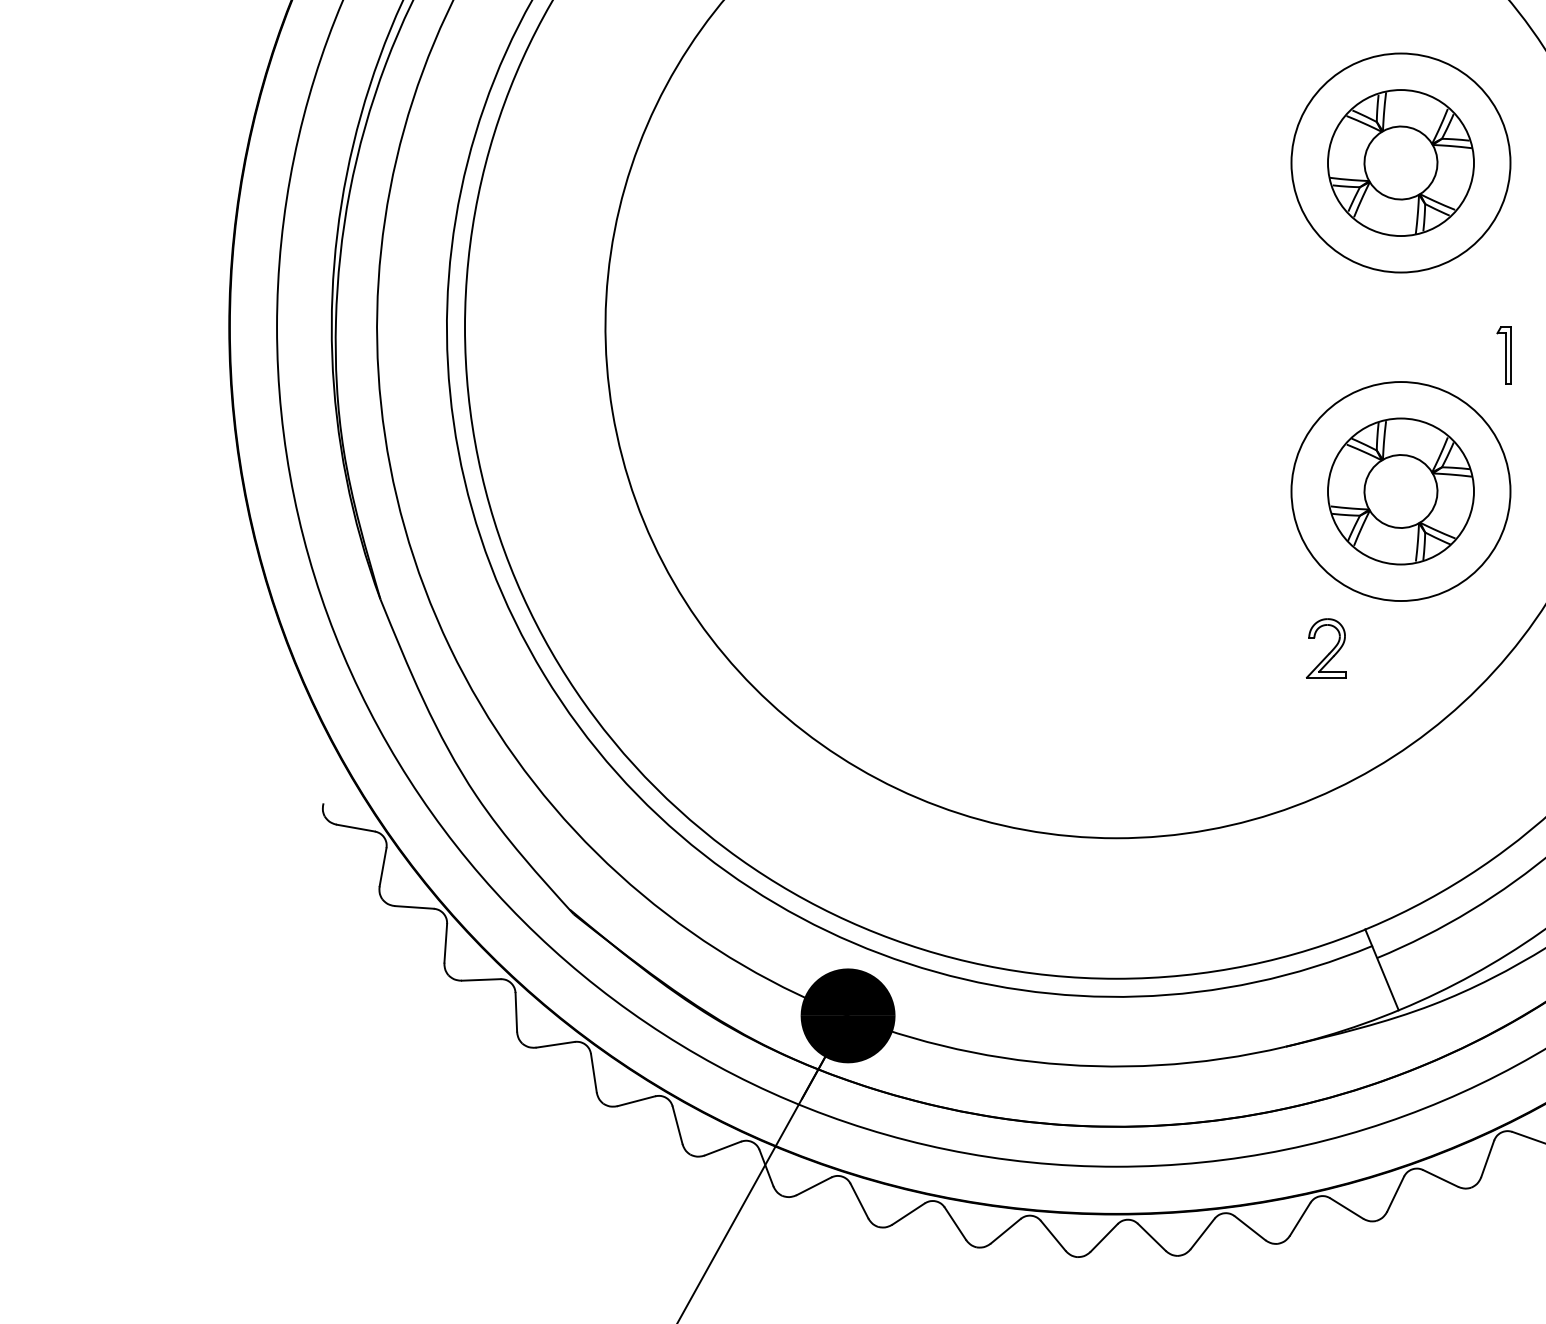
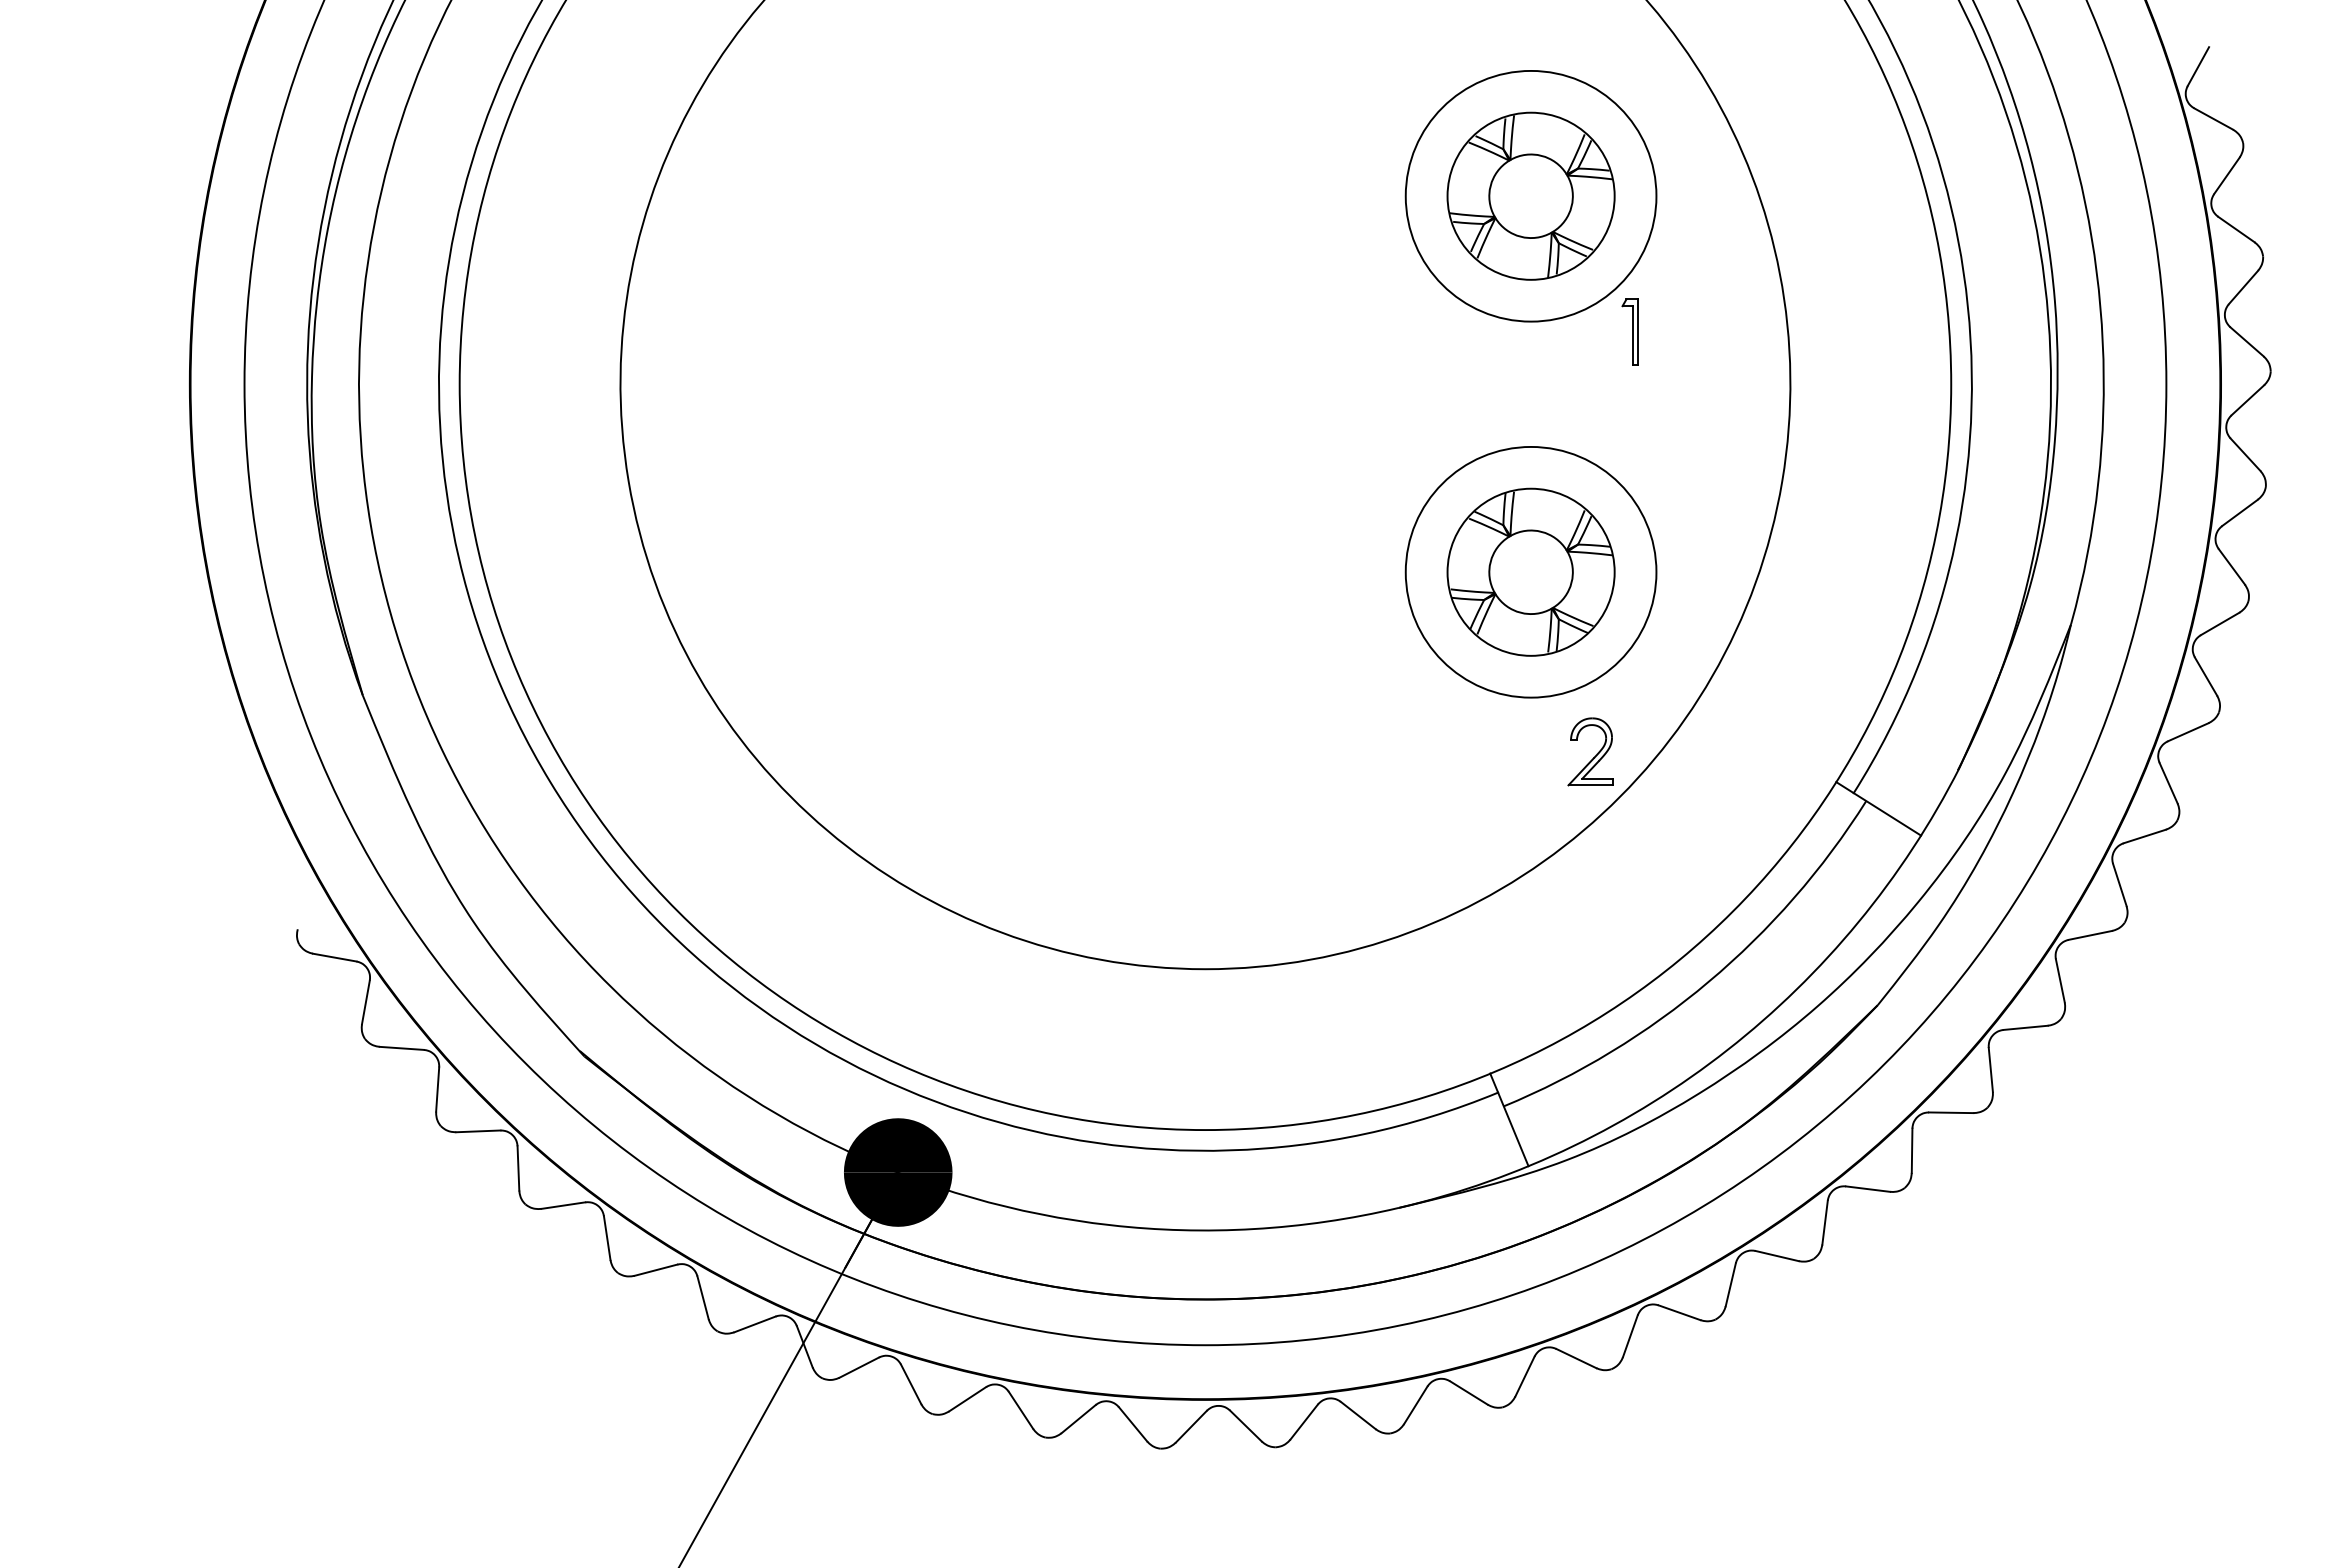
part: (1503, 355) -> (1629, 331), moved
part: (1330, 651) -> (1595, 755), moved

